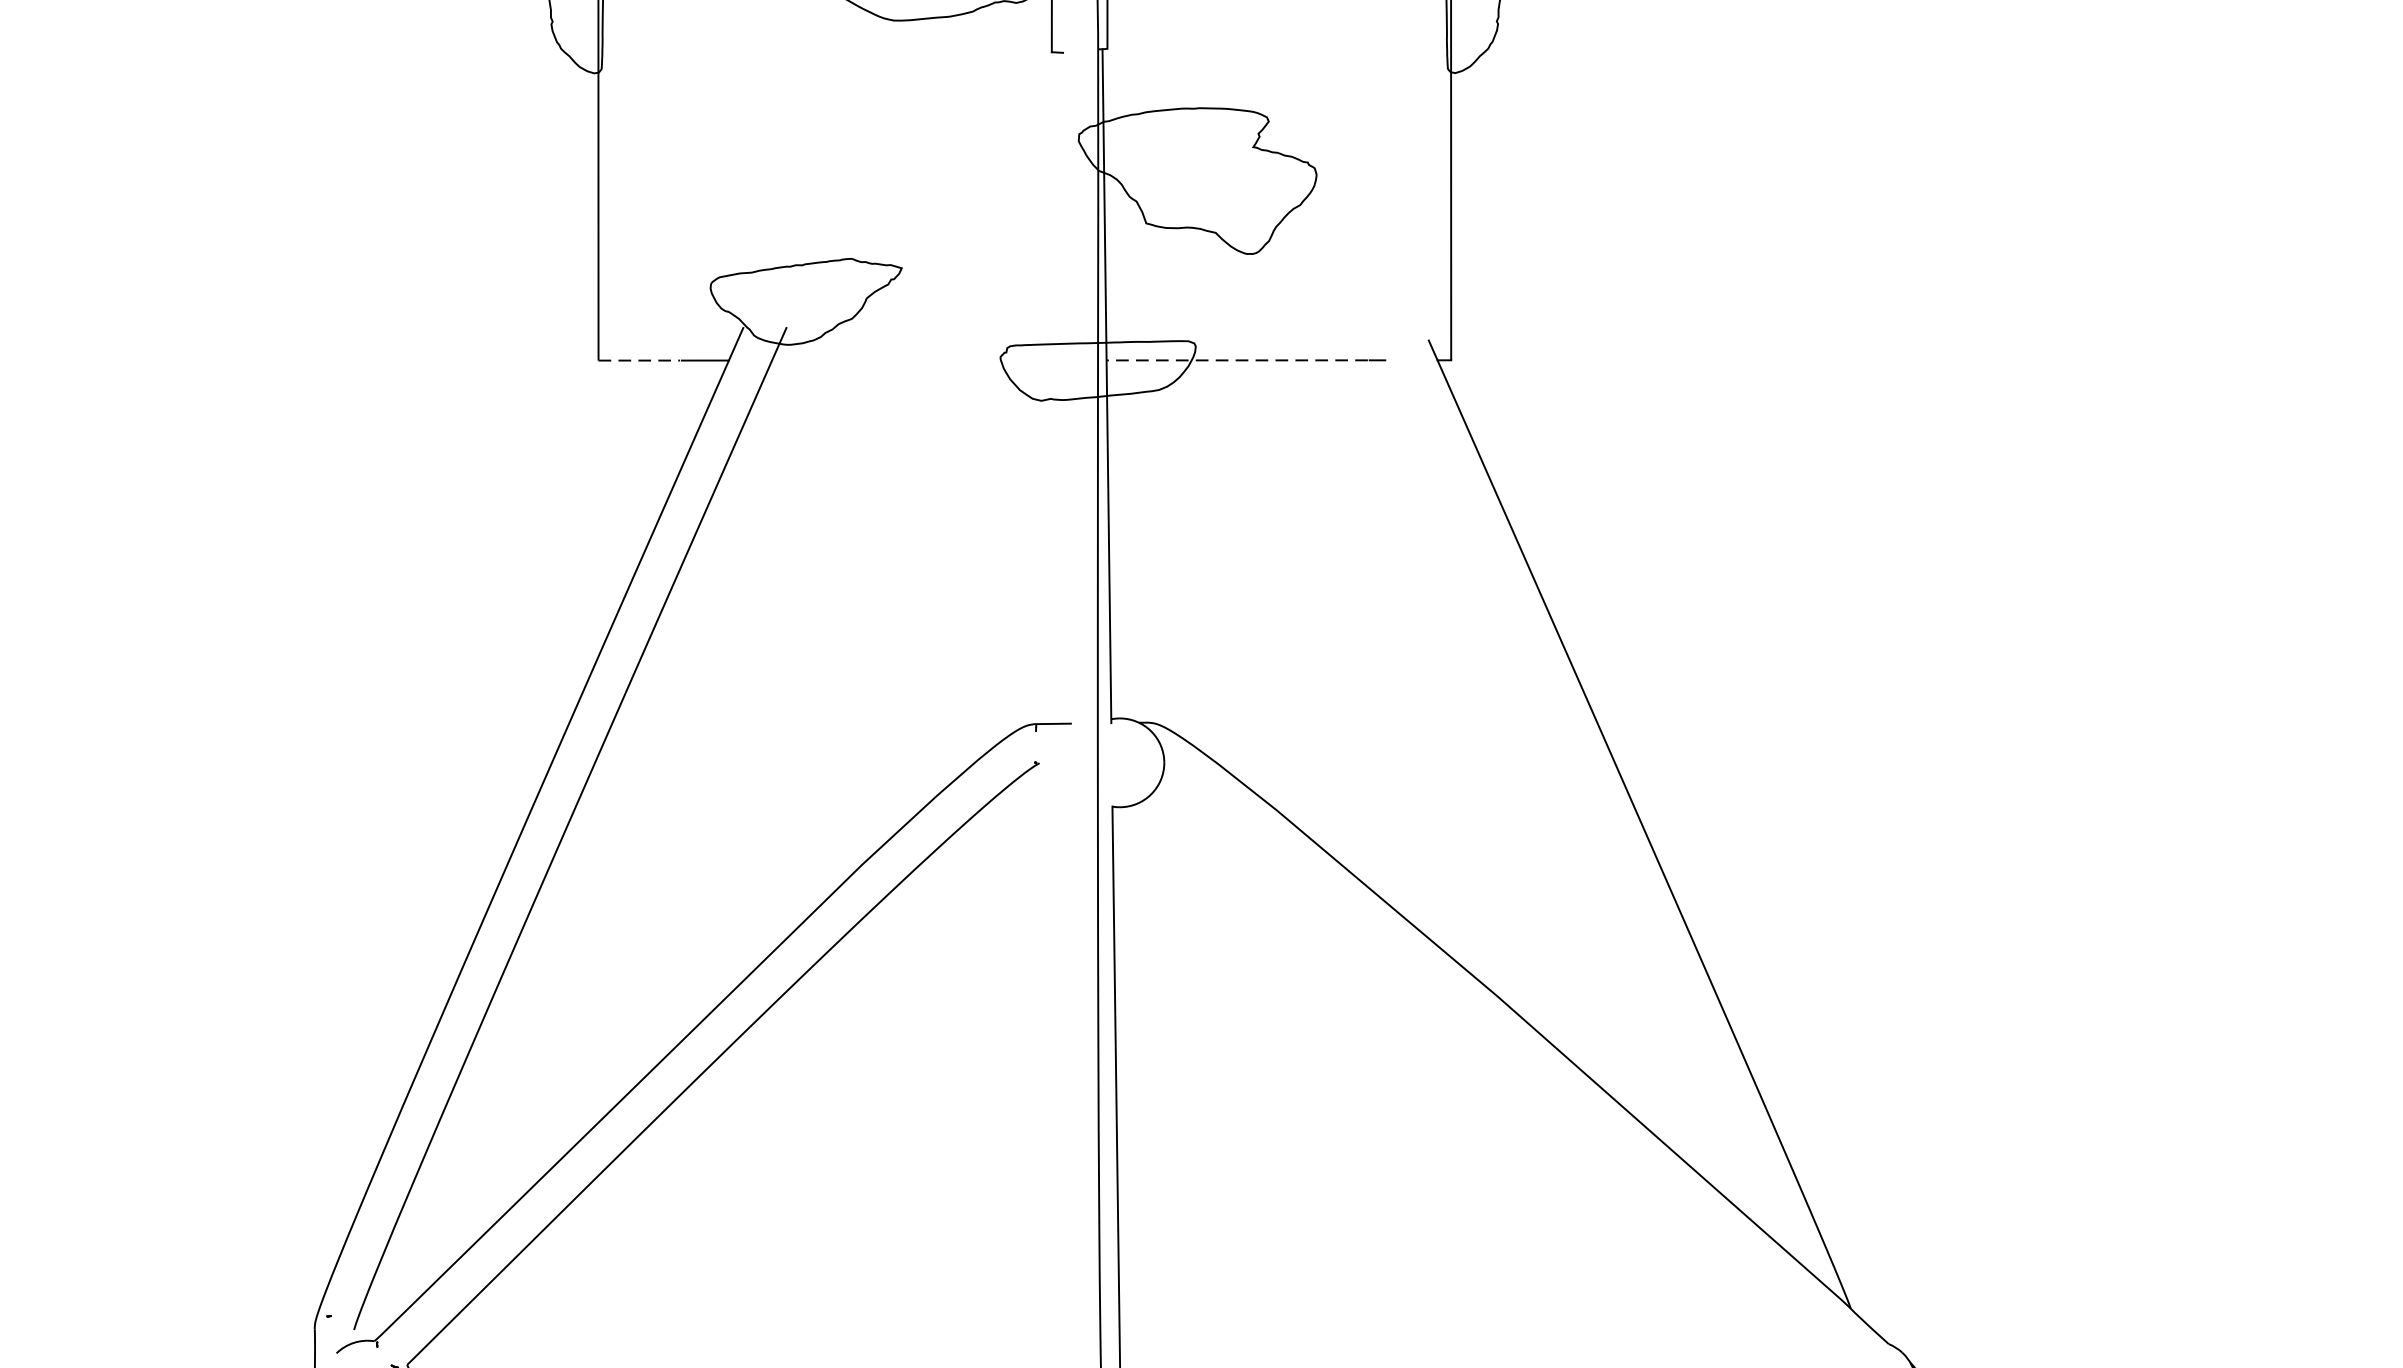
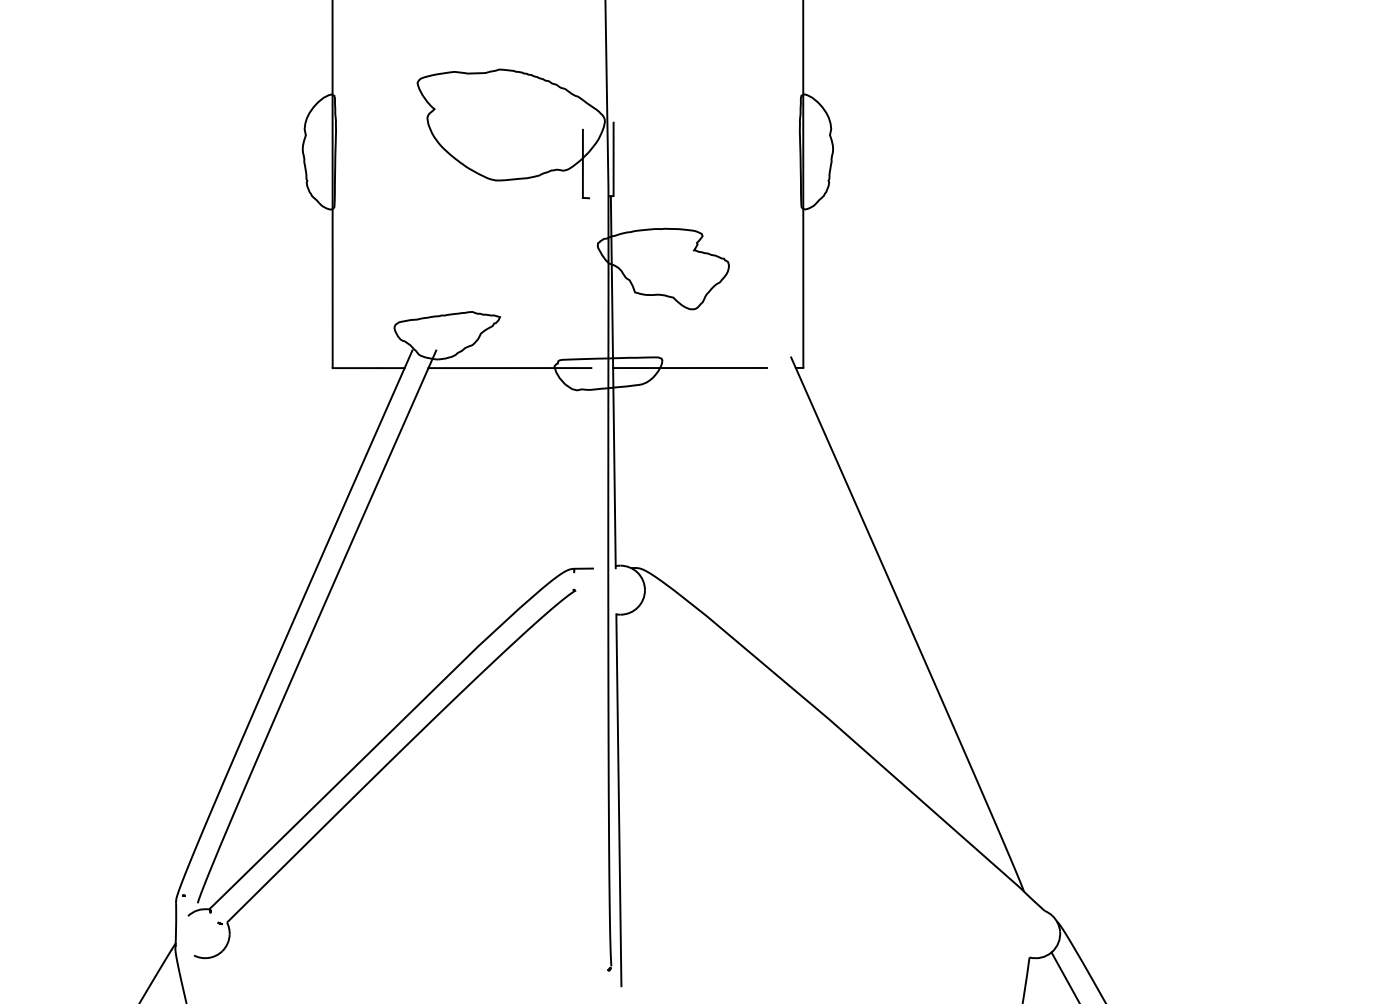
line: (639, 361) -> (355, 368), dashed -> solid
line: (918, 361) -> (509, 368), added
line: (1235, 361) -> (684, 368), dashed -> solid

